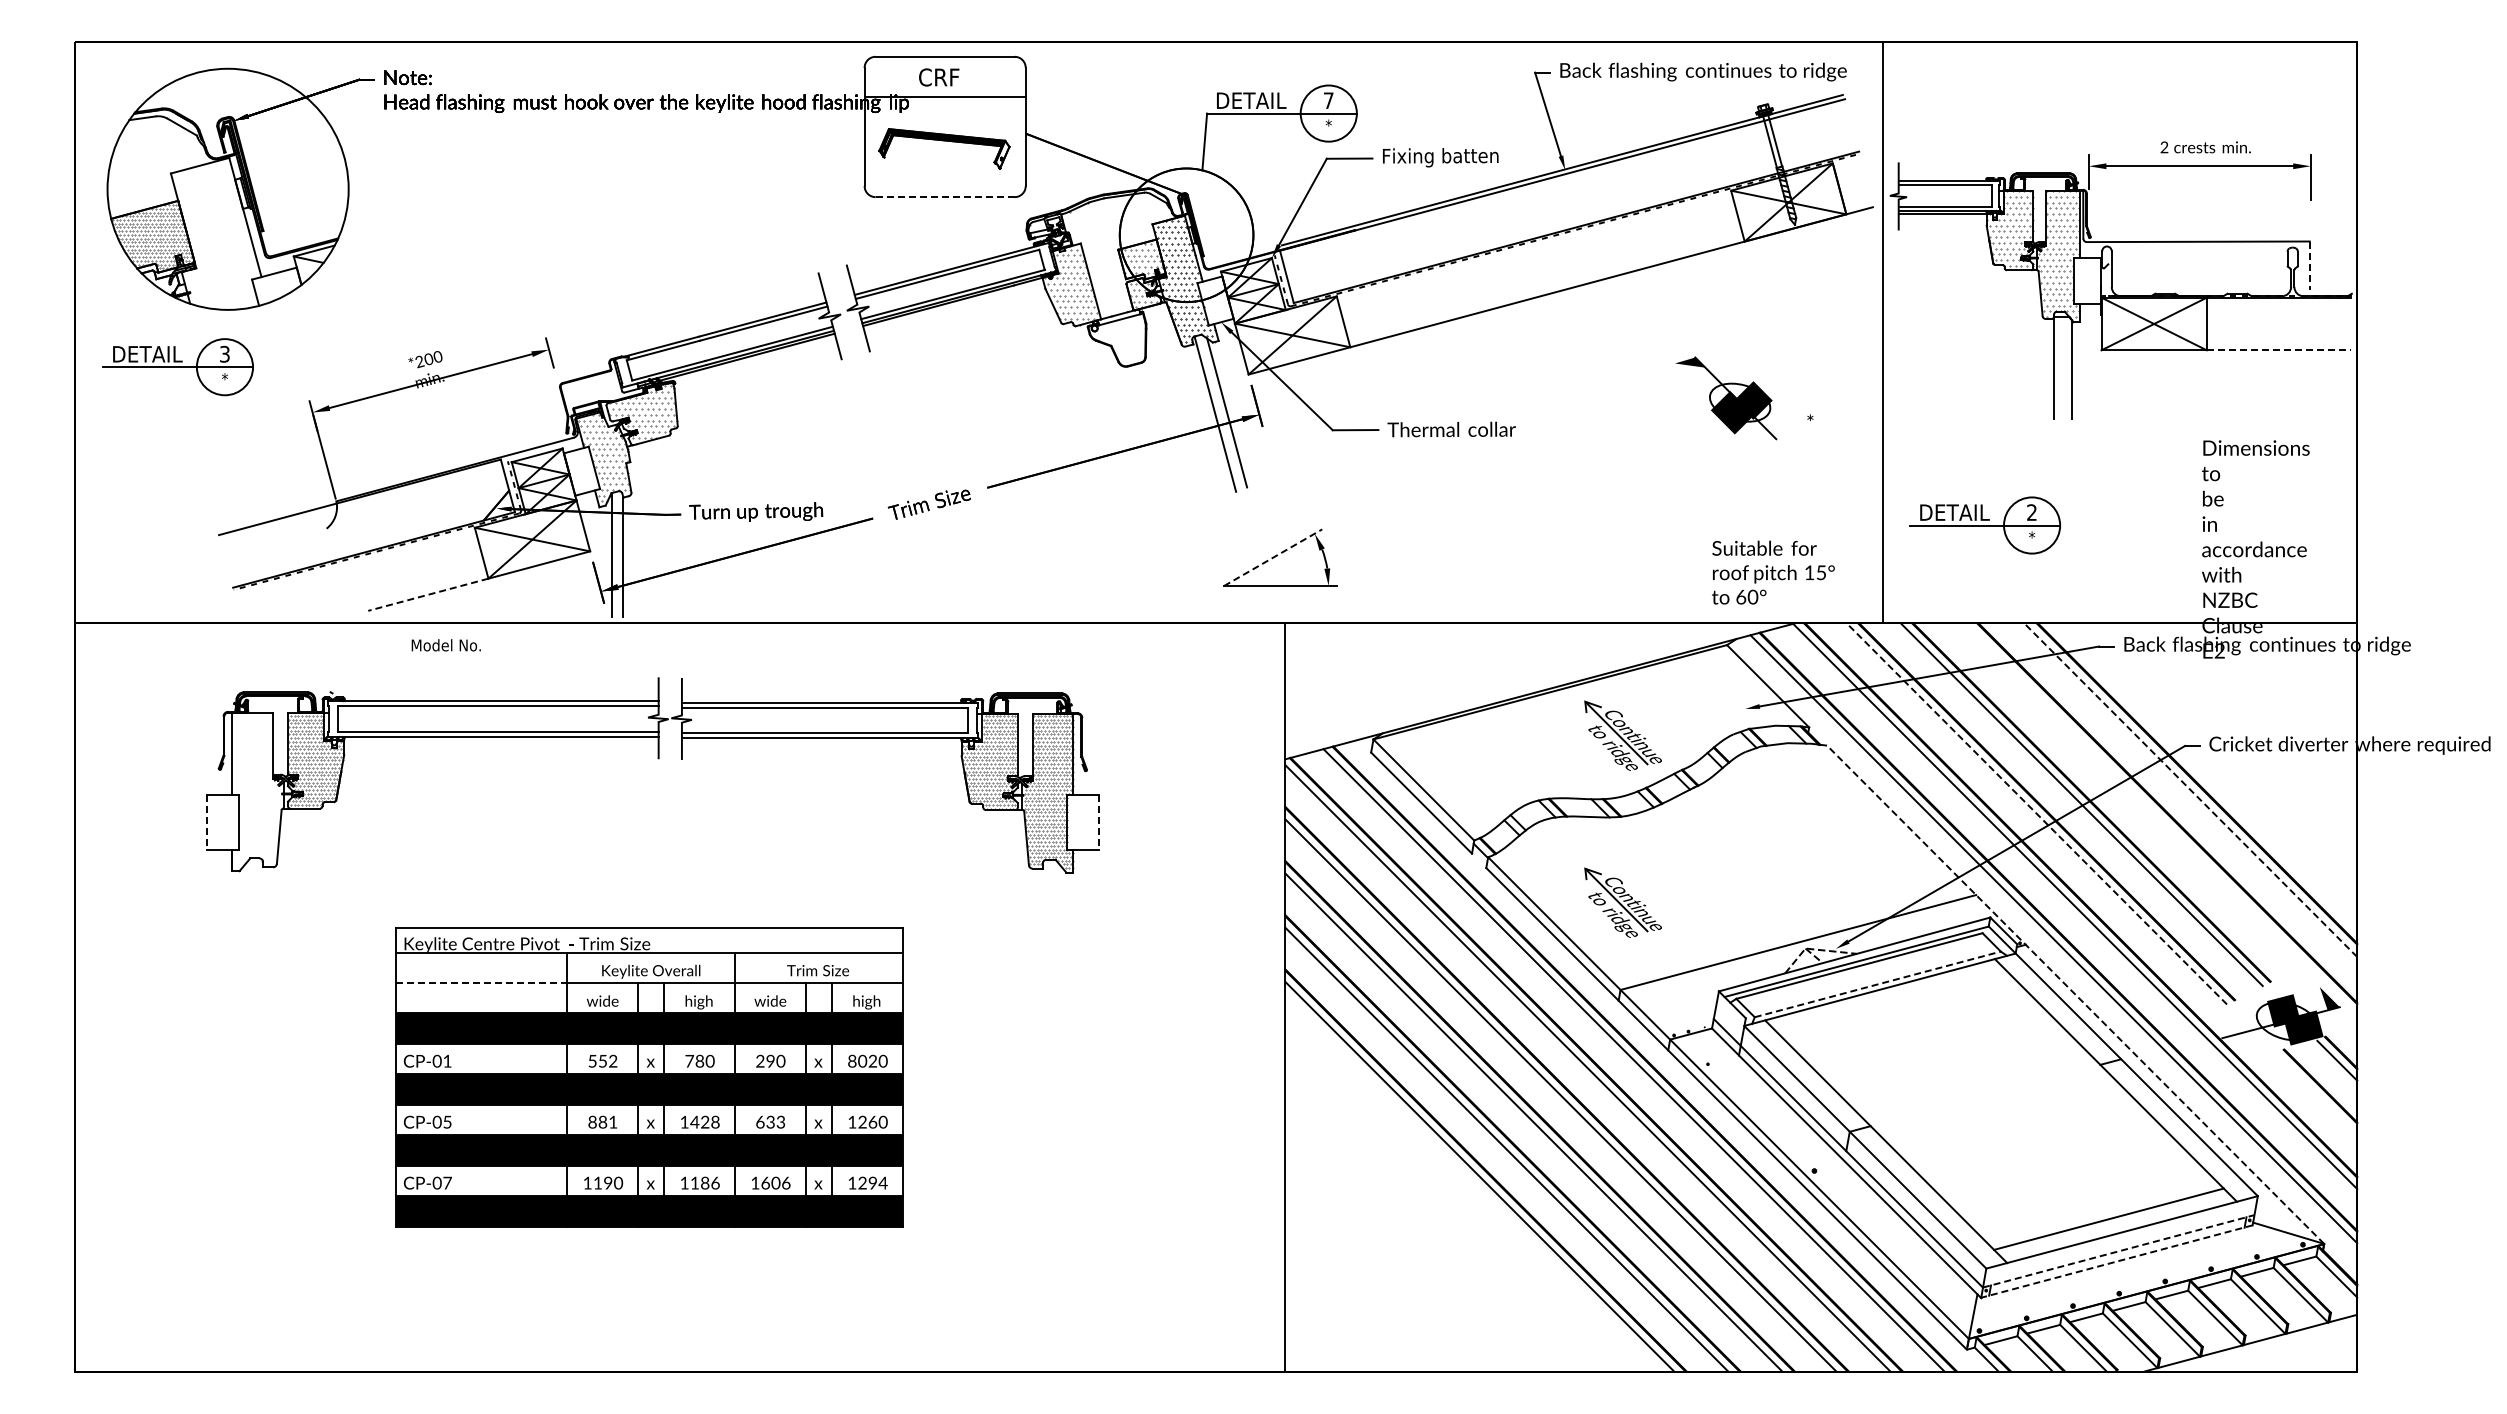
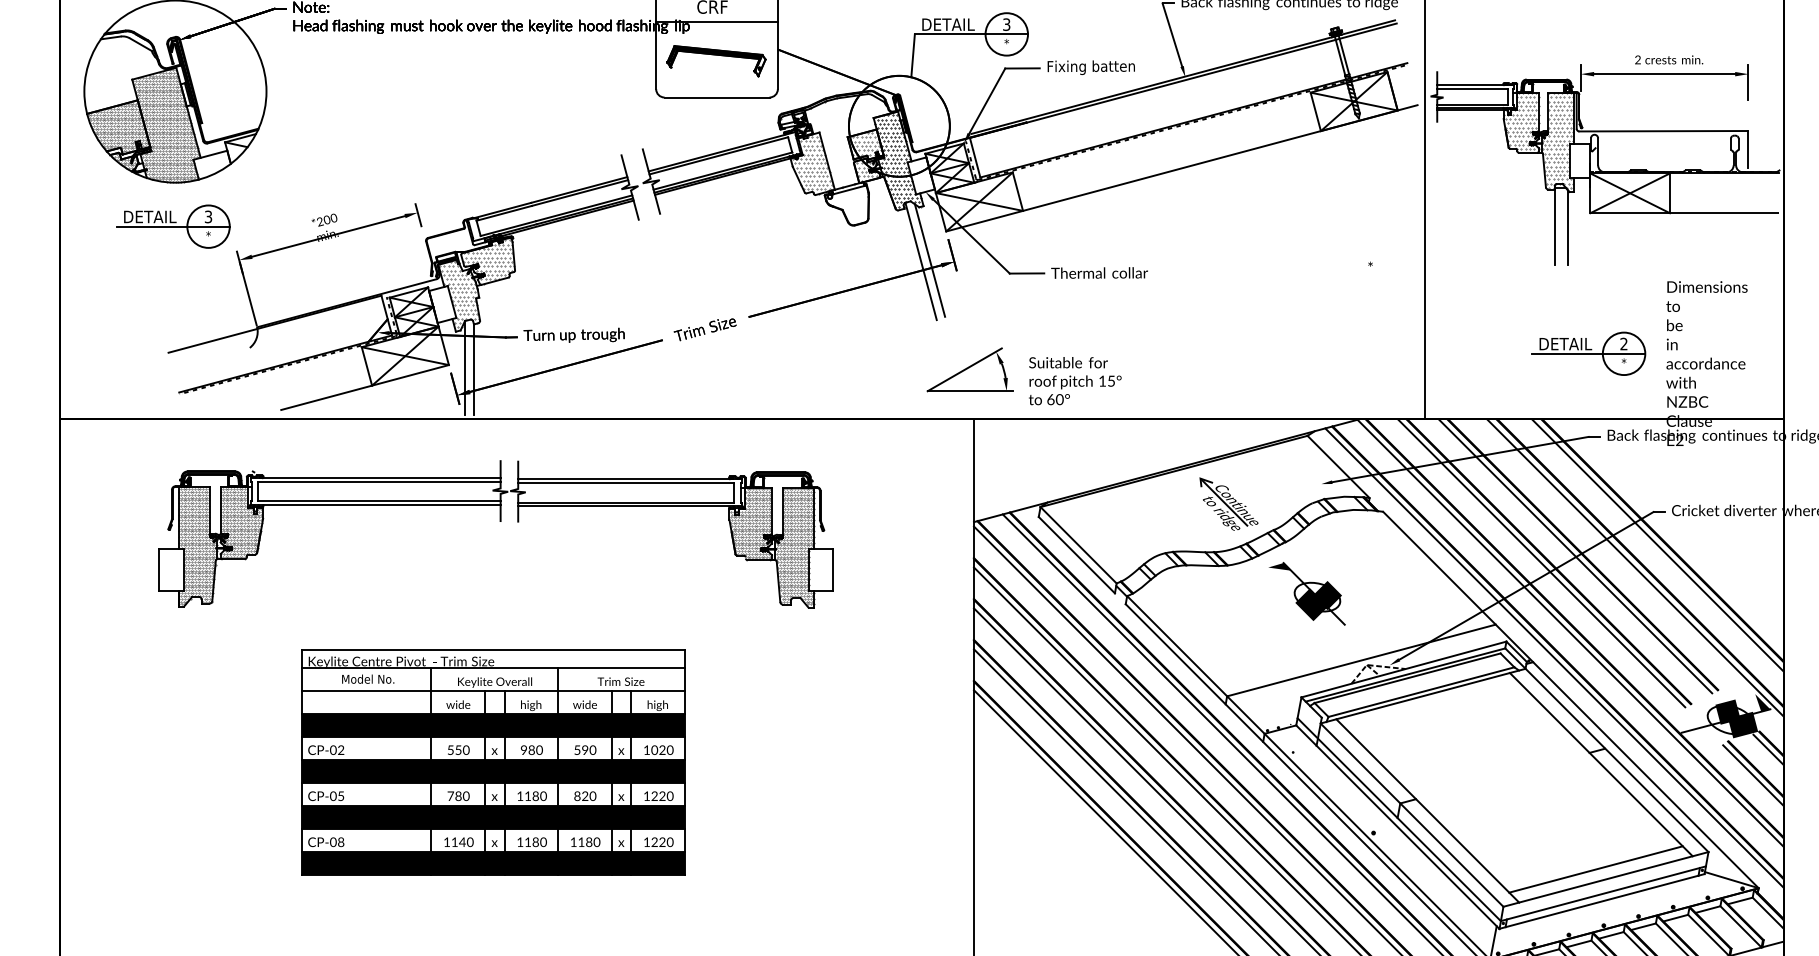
text: (1328, 100) -> (1006, 24), 7 -> 3
line: (945, 197) -> (717, 97), dashed -> solid
hatch: (215, 234) -> (165, 125), added
line: (2309, 266) -> (1747, 149), dashed -> solid
hatch: (161, 283) -> (125, 162), added
line: (2279, 350) -> (1724, 213), dashed -> solid
part: (177, 367) -> (172, 226), moved
part: (1726, 398) -> (1307, 594), moved
part: (1984, 525) -> (1588, 353), moved
line: (1273, 557) -> (965, 369), dashed -> solid
text: (1773, 572) -> (1075, 381), moved
line: (427, 594) -> (326, 397), dashed -> solid
text: (445, 645) -> (367, 679), moved
line: (2190, 790) -> (1657, 545), dashed -> solid
hatch: (258, 791) -> (198, 546), added
line: (2036, 813) -> (1541, 563), dashed -> solid
line: (2160, 819) -> (1634, 567), added
line: (206, 823) -> (159, 570), dashed -> solid
line: (1099, 823) -> (833, 570), dashed -> solid
part: (1622, 902) -> (1228, 630), removed
line: (482, 983) -> (367, 691), dashed -> solid
line: (1878, 984) -> (1421, 692), dashed -> solid
line: (2075, 994) -> (1570, 699), dashed -> solid
text: (447, 1060) -> (341, 749), CP-01 -> CP-02
text: (689, 1060) -> (523, 749), 780 -> 980
text: (760, 1060) -> (577, 749), 290 -> 590
text: (852, 1060) -> (647, 749), 8020 -> 1020
text: (612, 1061) -> (465, 750), 552 -> 550
line: (2317, 1094) -> (1753, 775), added
text: (602, 1121) -> (458, 795), 881 -> 780
text: (705, 1121) -> (536, 795), 1428 -> 1180
text: (770, 1121) -> (585, 795), 633 -> 820
text: (872, 1121) -> (662, 795), 1260 -> 1220
text: (447, 1182) -> (341, 841), CP-07 -> CP-08
text: (607, 1182) -> (461, 841), 1190 -> 1140
text: (715, 1182) -> (543, 841), 1186 -> 1180
text: (775, 1182) -> (588, 841), 1606 -> 1180
text: (877, 1182) -> (665, 841), 1294 -> 1220
line: (2119, 1251) -> (1604, 893), dashed -> solid
line: (2116, 1261) -> (1601, 901), dashed -> solid

